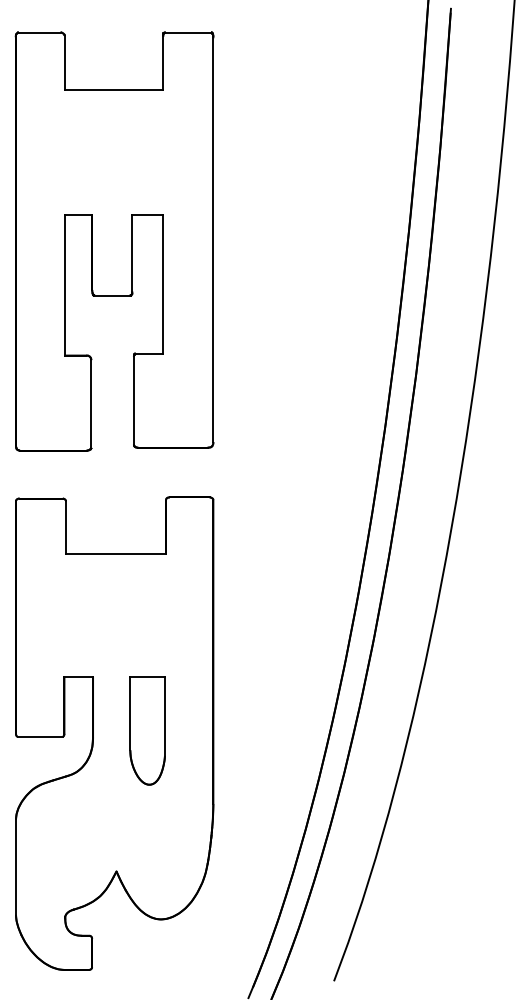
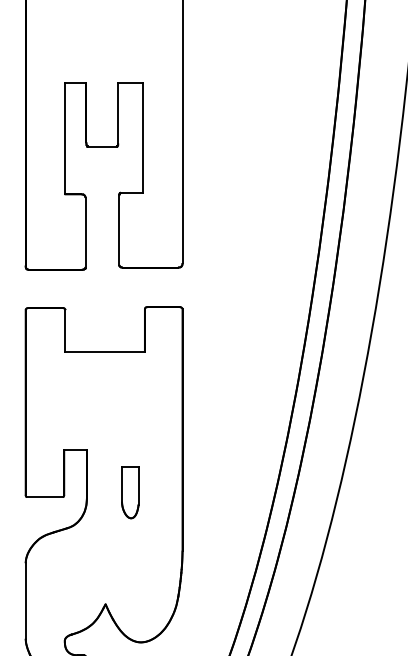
part: (147, 730) -> (130, 492), size x0.6

